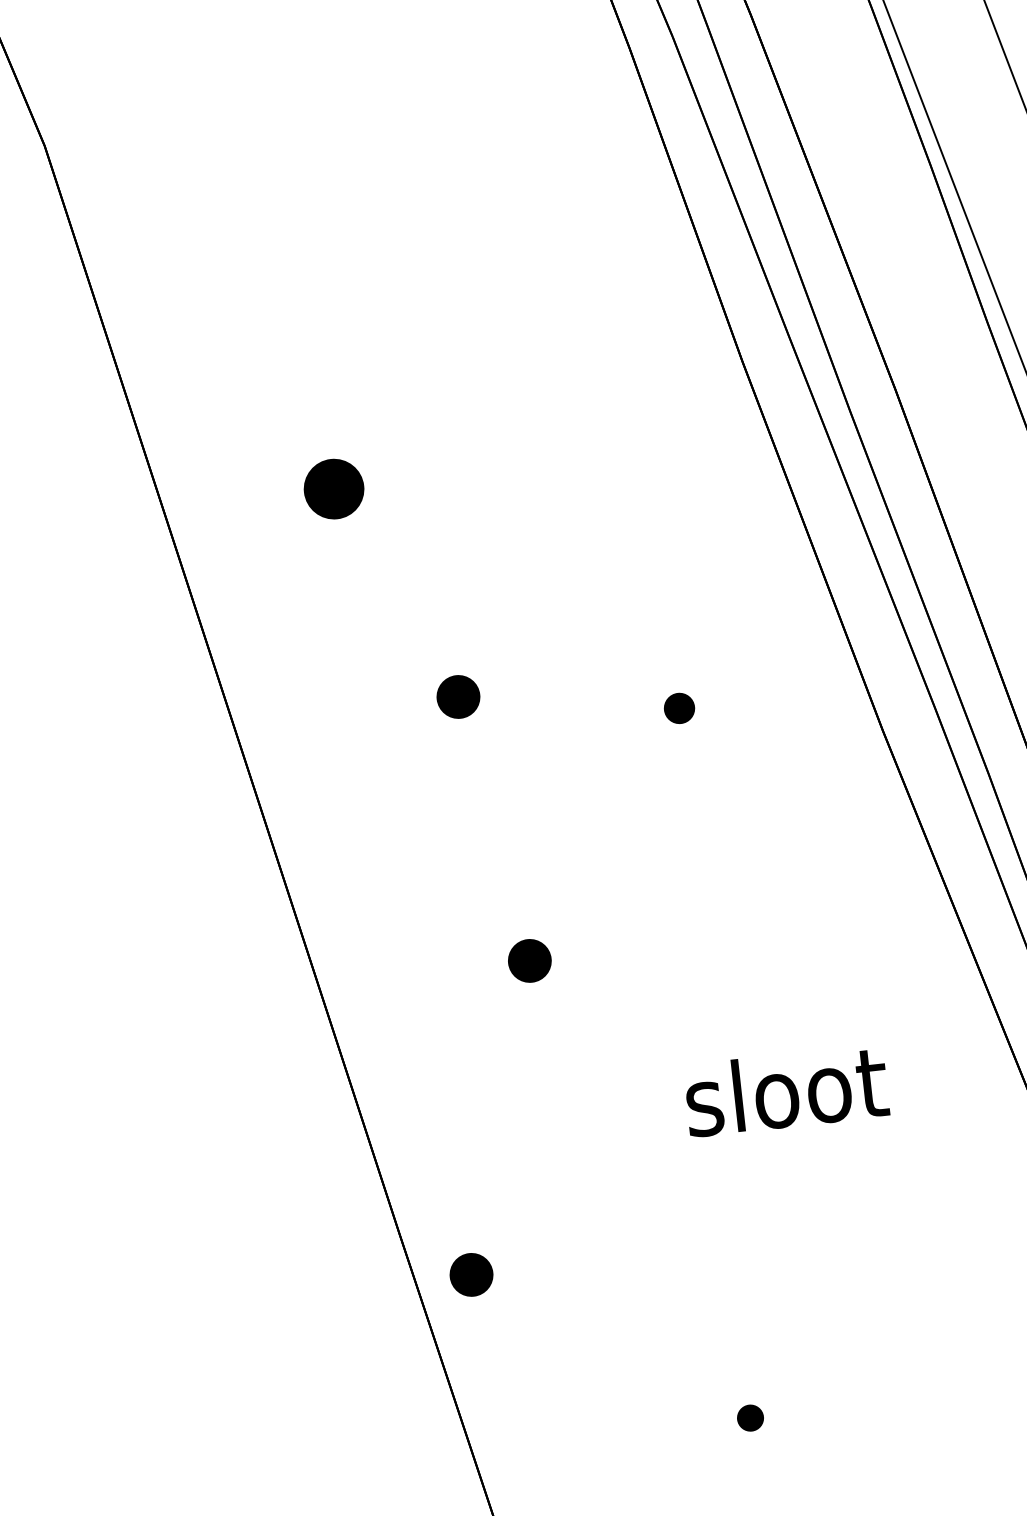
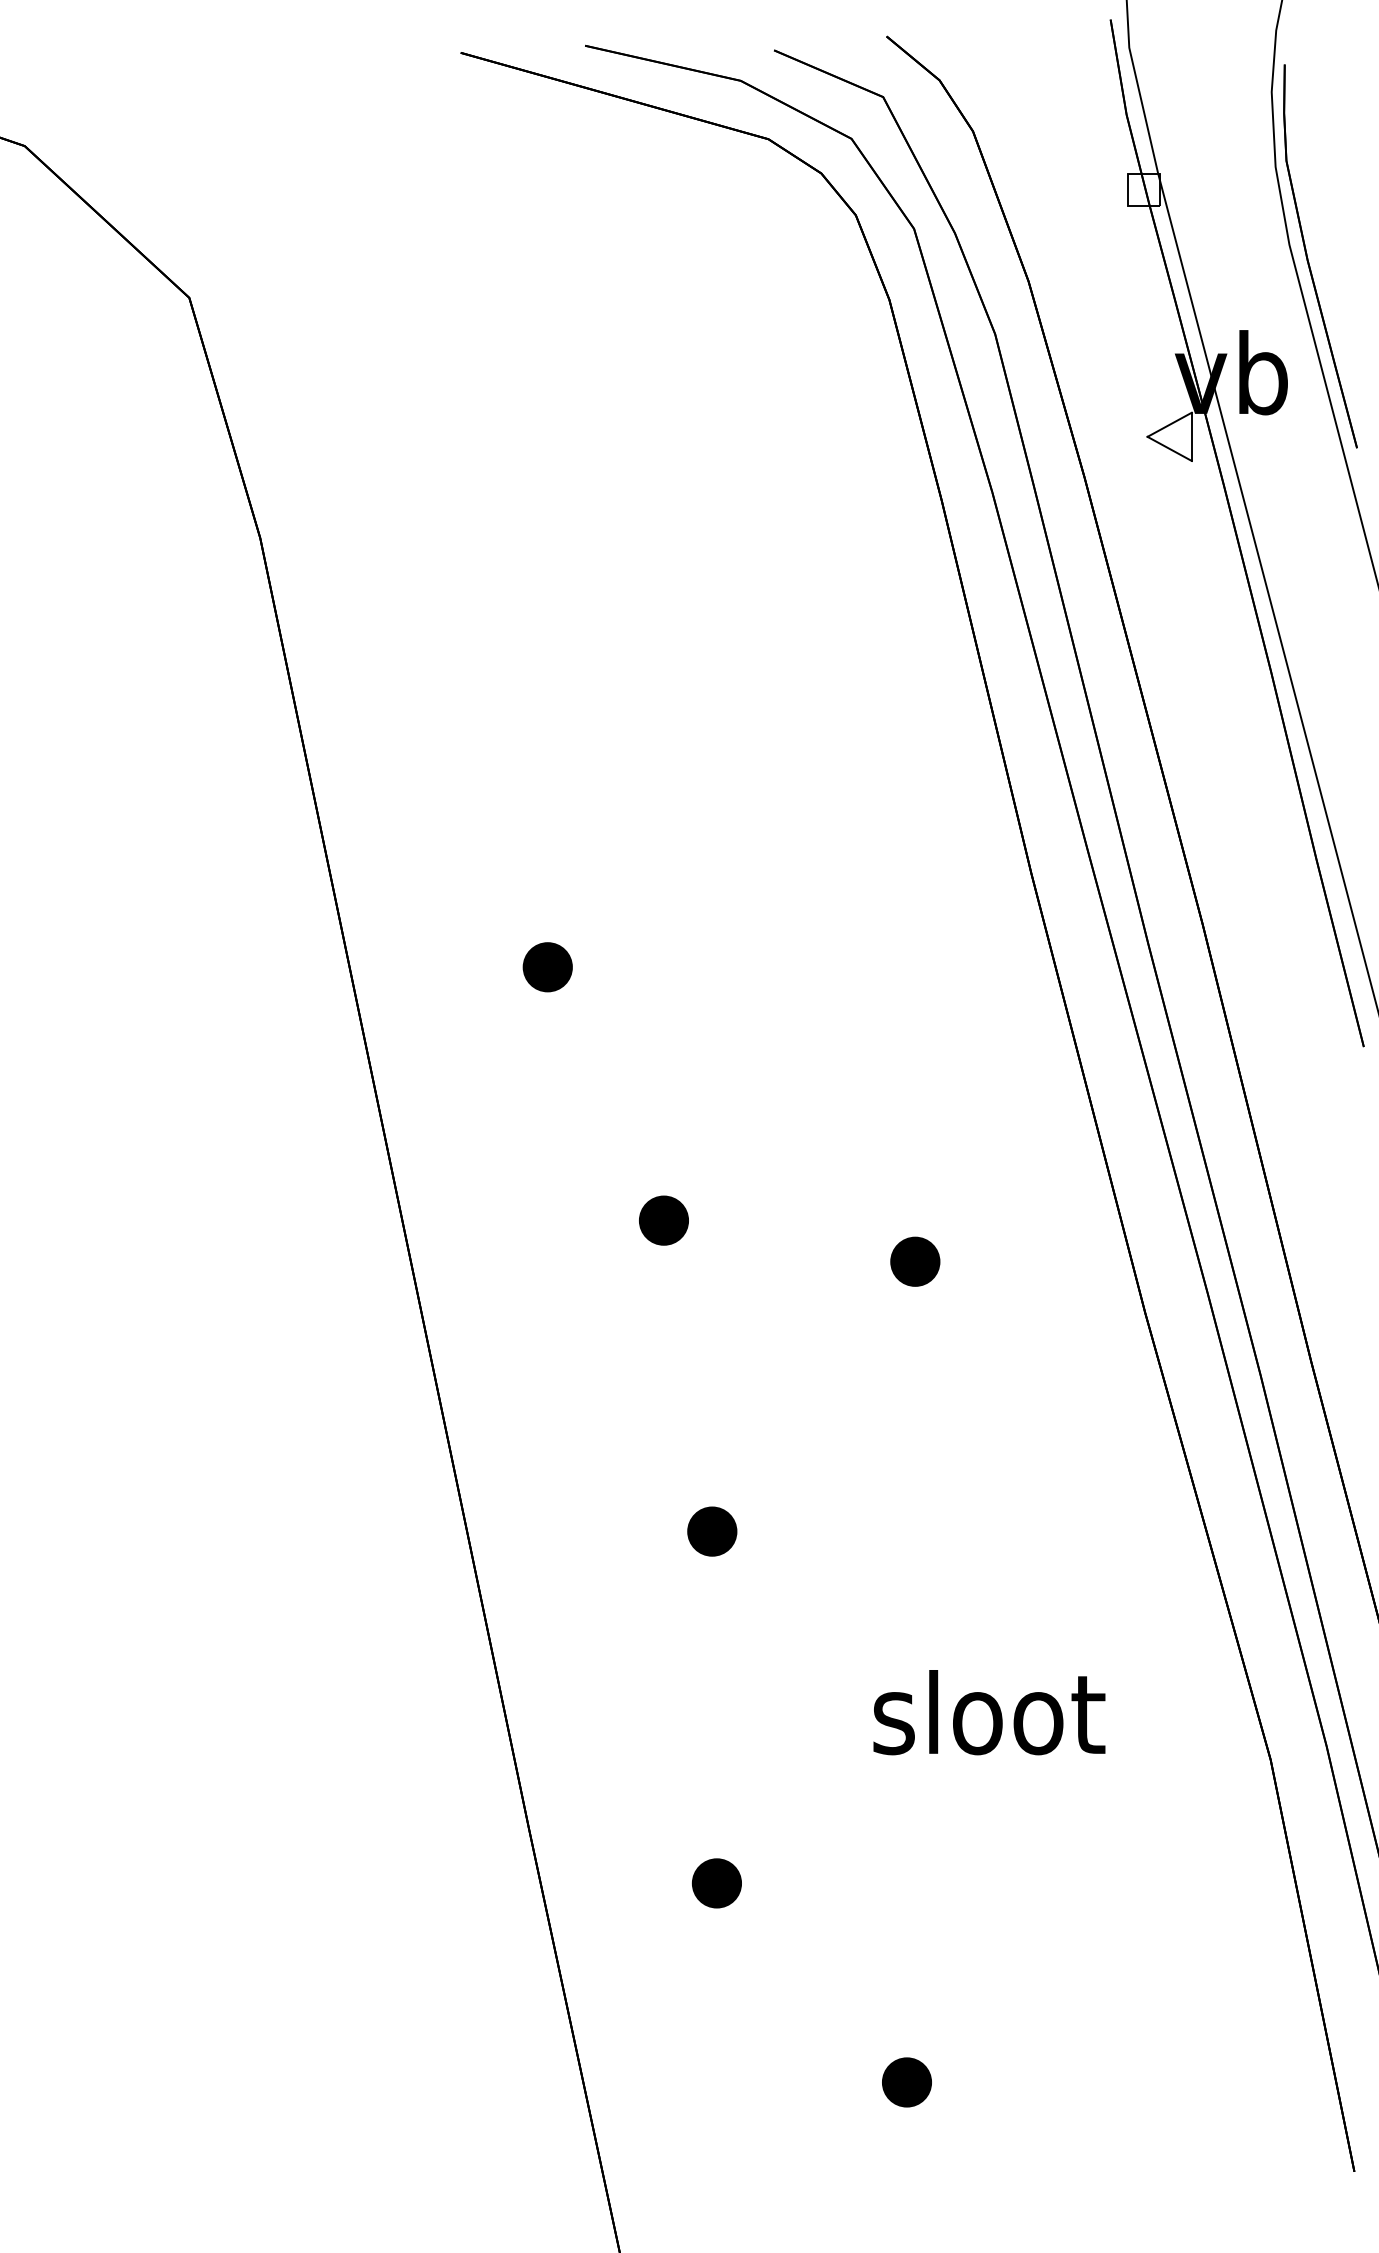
part: (333, 489) -> (547, 967), size x0.71
part: (679, 708) -> (915, 1261), size x1.43
part: (471, 1275) -> (716, 1883), moved
part: (750, 1418) -> (906, 2082), size x1.67

